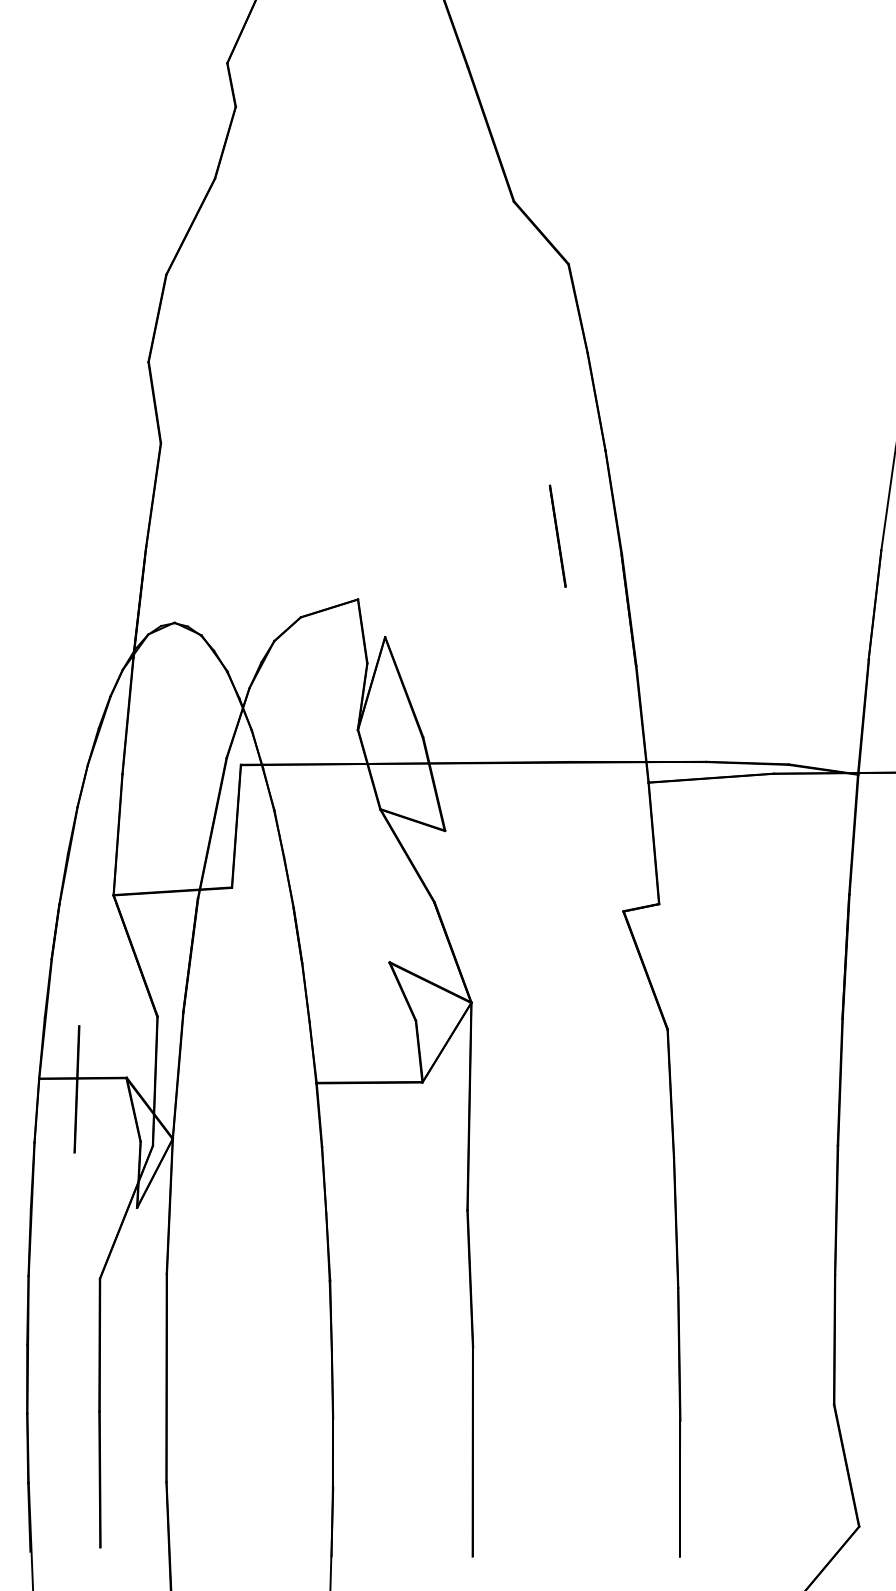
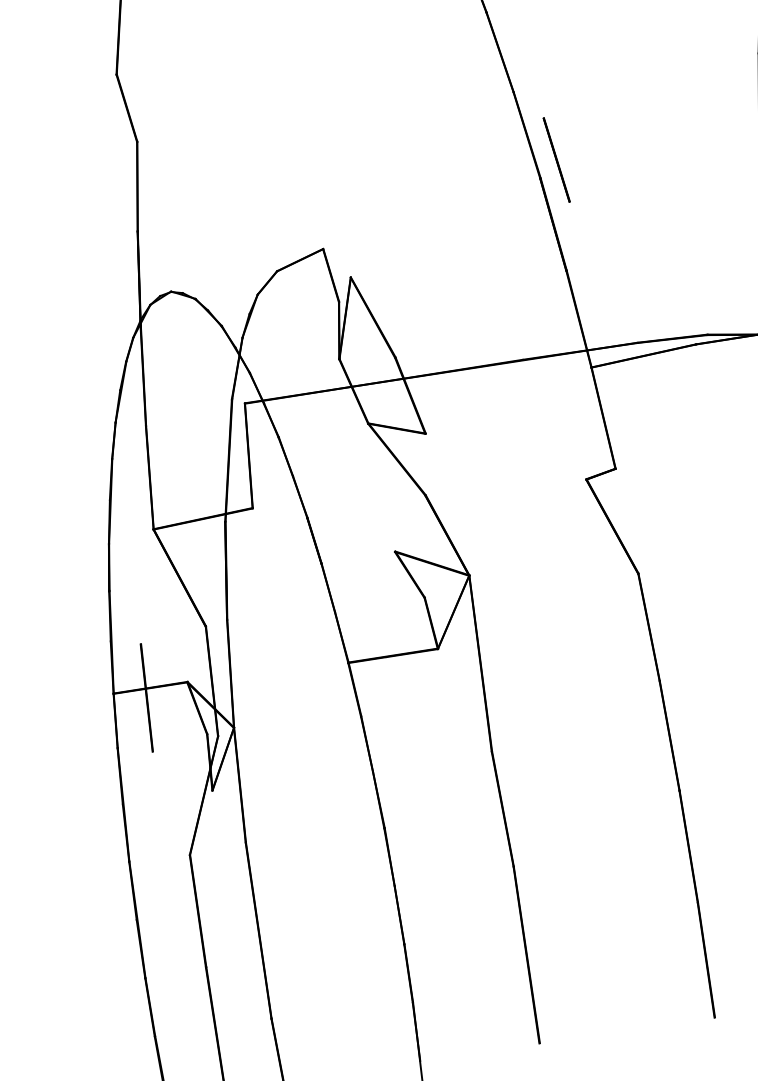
line: (557, 535) -> (556, 159), moved

